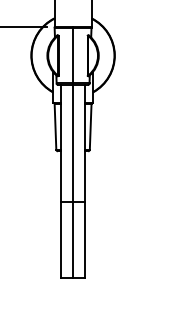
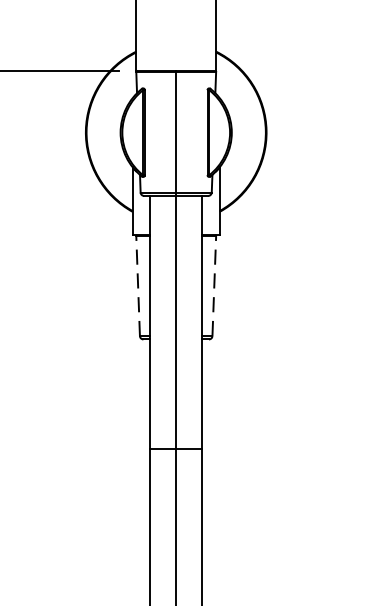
line: (55, 126) -> (138, 285), solid -> dashed
line: (90, 126) -> (213, 285), solid -> dashed

